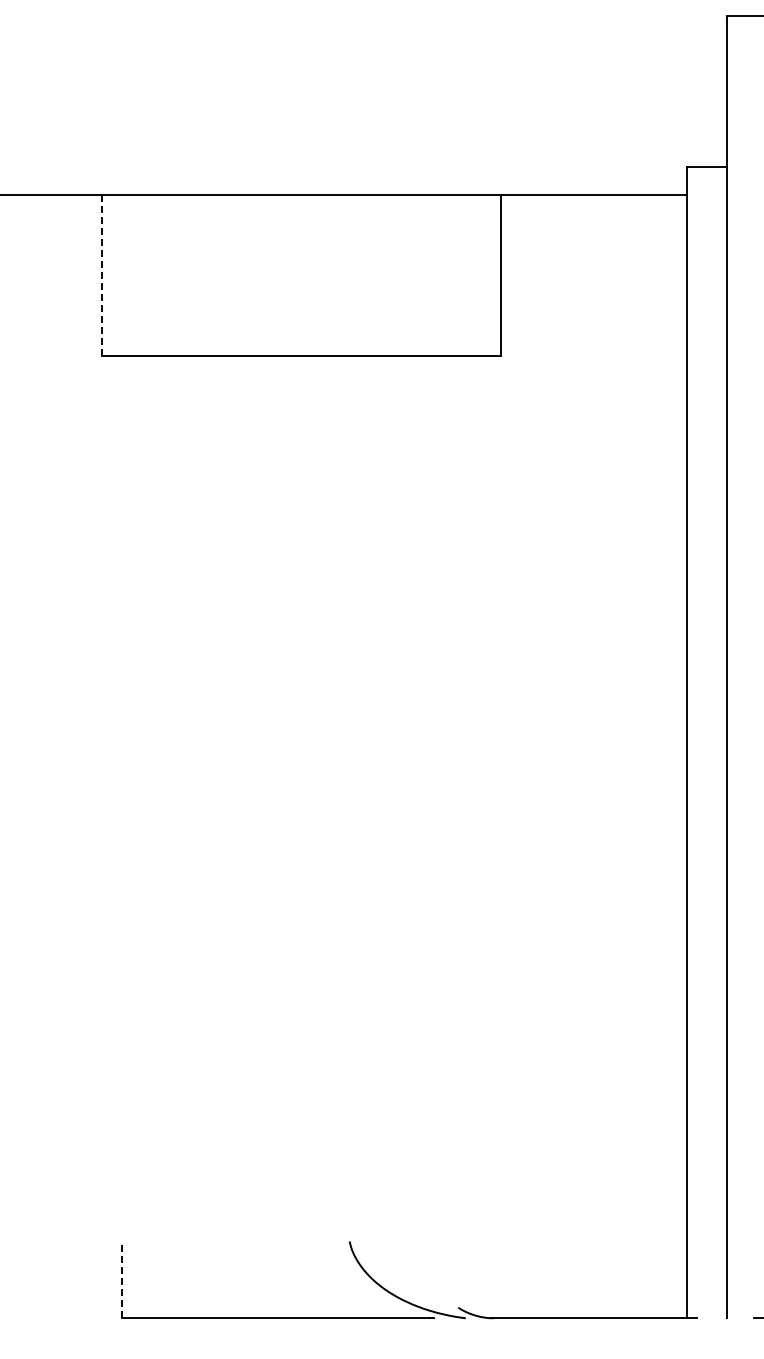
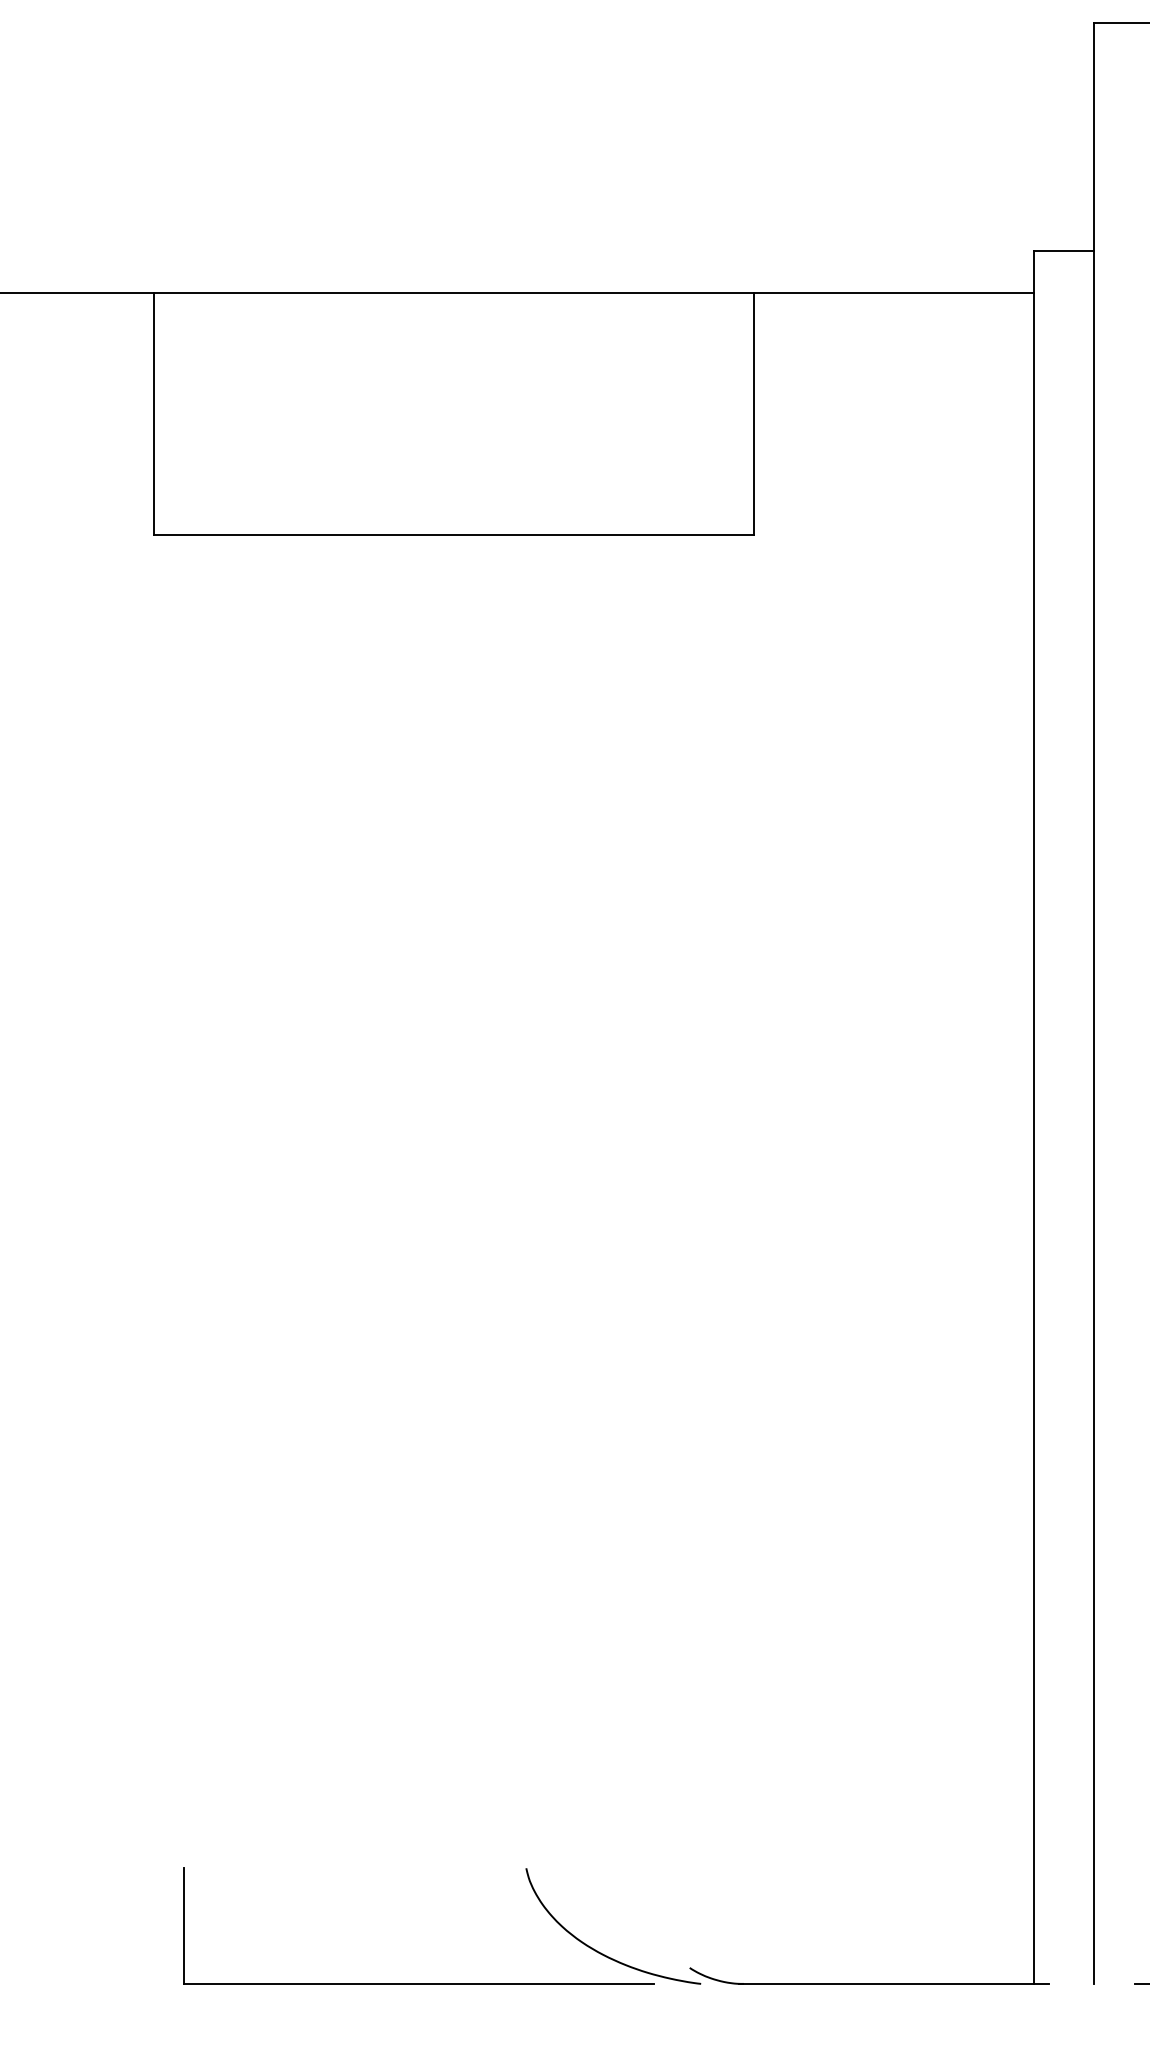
line: (102, 274) -> (154, 412), dashed -> solid
line: (122, 1279) -> (184, 1925), dashed -> solid

